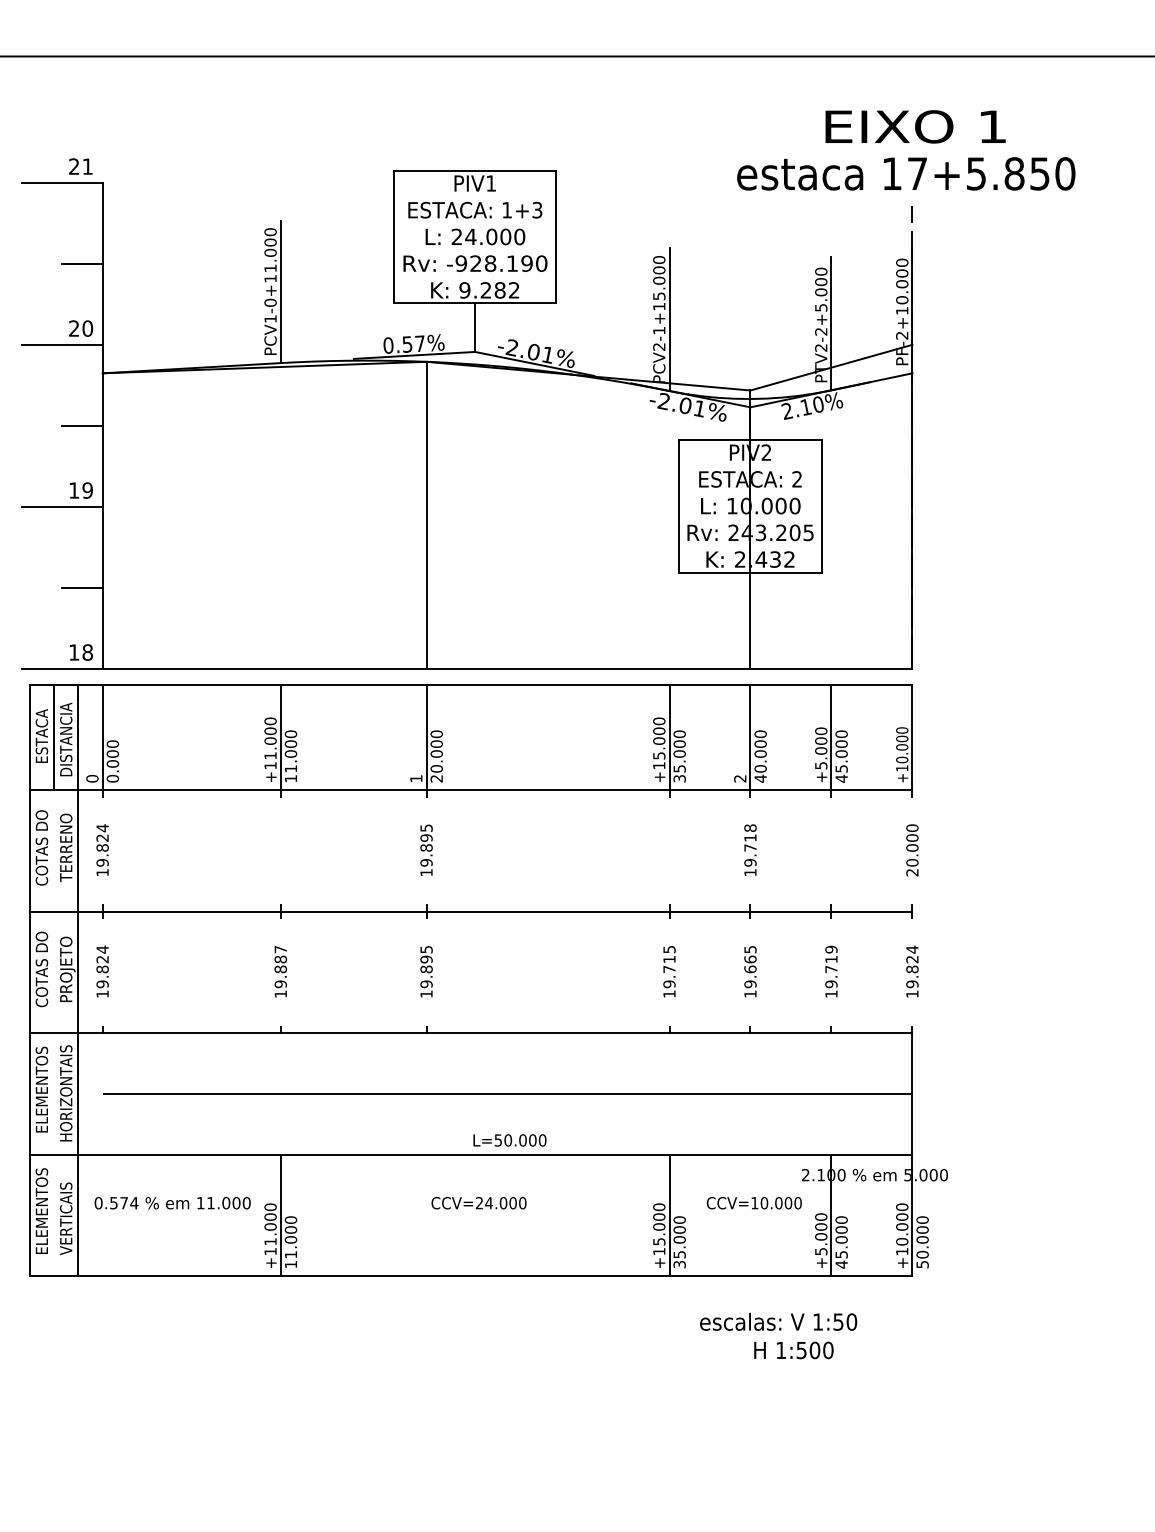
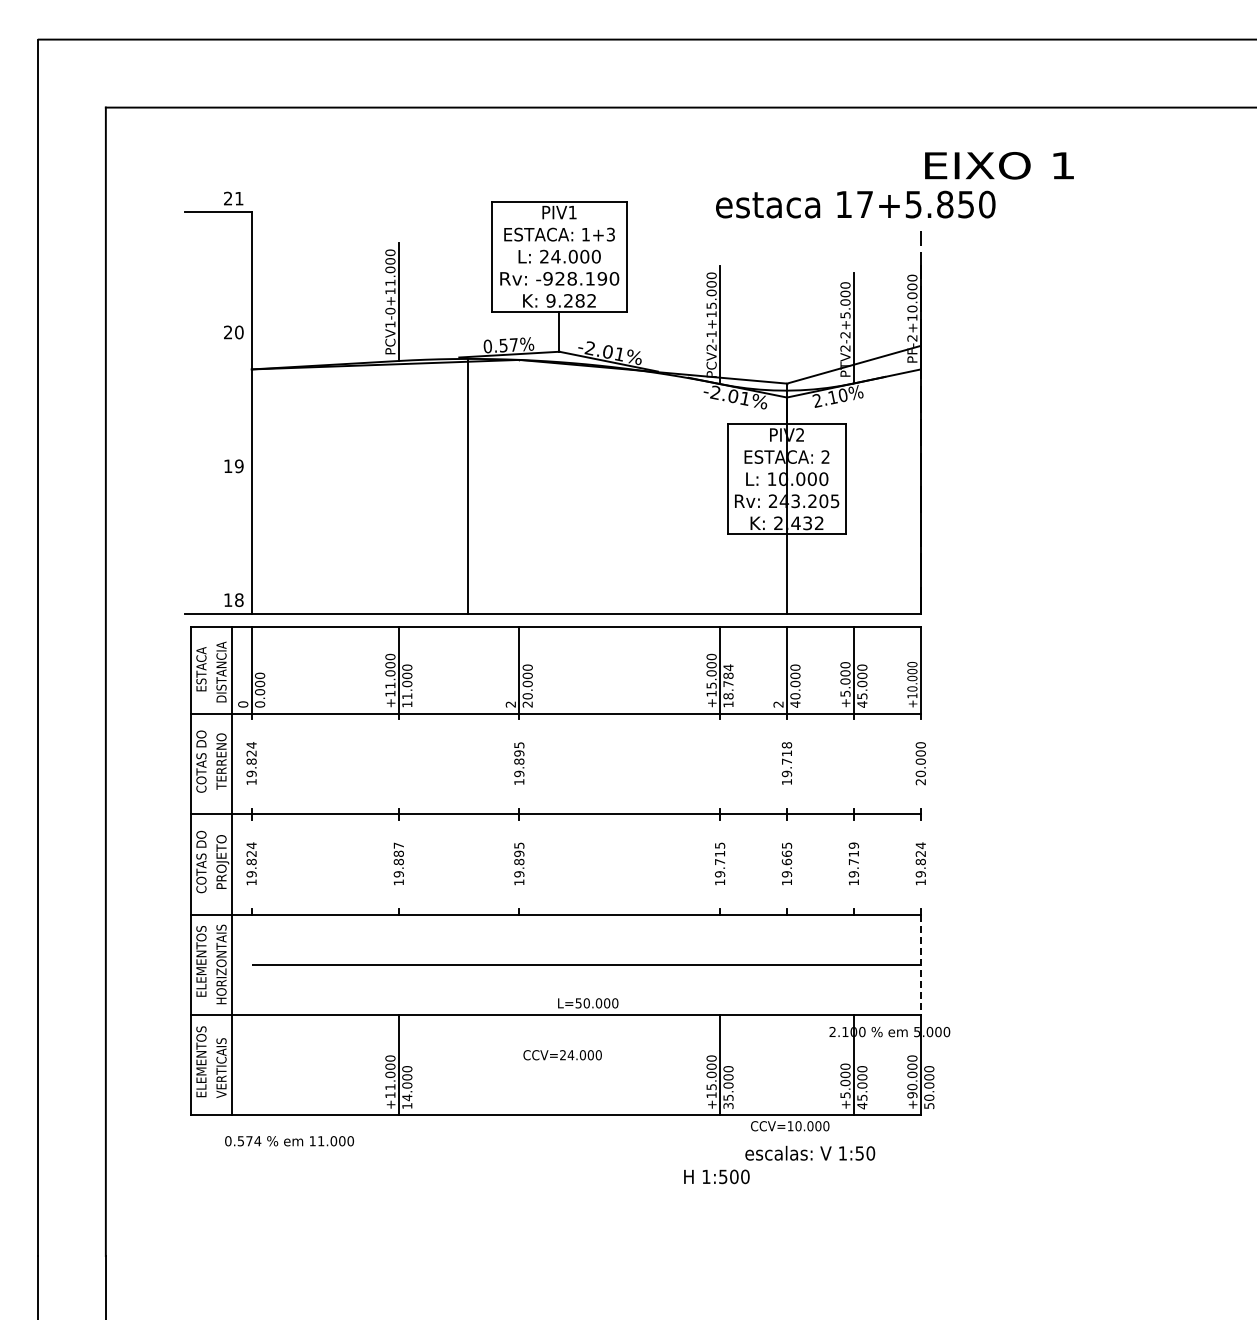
text: (915, 126) -> (999, 165), moved
text: (905, 173) -> (855, 204), moved
line: (81, 263) -> (234, 278), removed
line: (61, 344) -> (217, 345), removed
line: (81, 425) -> (234, 412), removed
line: (61, 506) -> (217, 479), removed
line: (426, 514) -> (468, 486), moved
line: (81, 587) -> (234, 546), removed
line: (54, 736) -> (211, 669), removed
text: (679, 755) -> (728, 685), 35.000 -> 18.784
text: (415, 778) -> (510, 704), 1 -> 2
line: (912, 1094) -> (920, 965), solid -> dashed
text: (172, 1203) -> (289, 1141), moved
text: (754, 1203) -> (790, 1126), moved
text: (902, 1251) -> (912, 1095), +10.000 -> +90.000
text: (291, 1254) -> (407, 1097), 11.000 -> 14.000
text: (793, 1349) -> (716, 1176), moved

